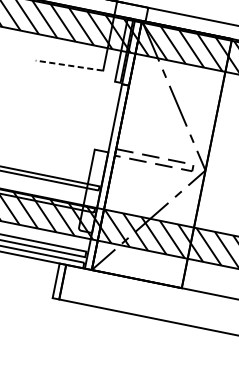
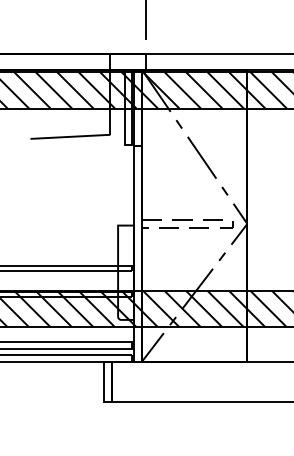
line: (69, 65) -> (70, 136), dashed -> solid

